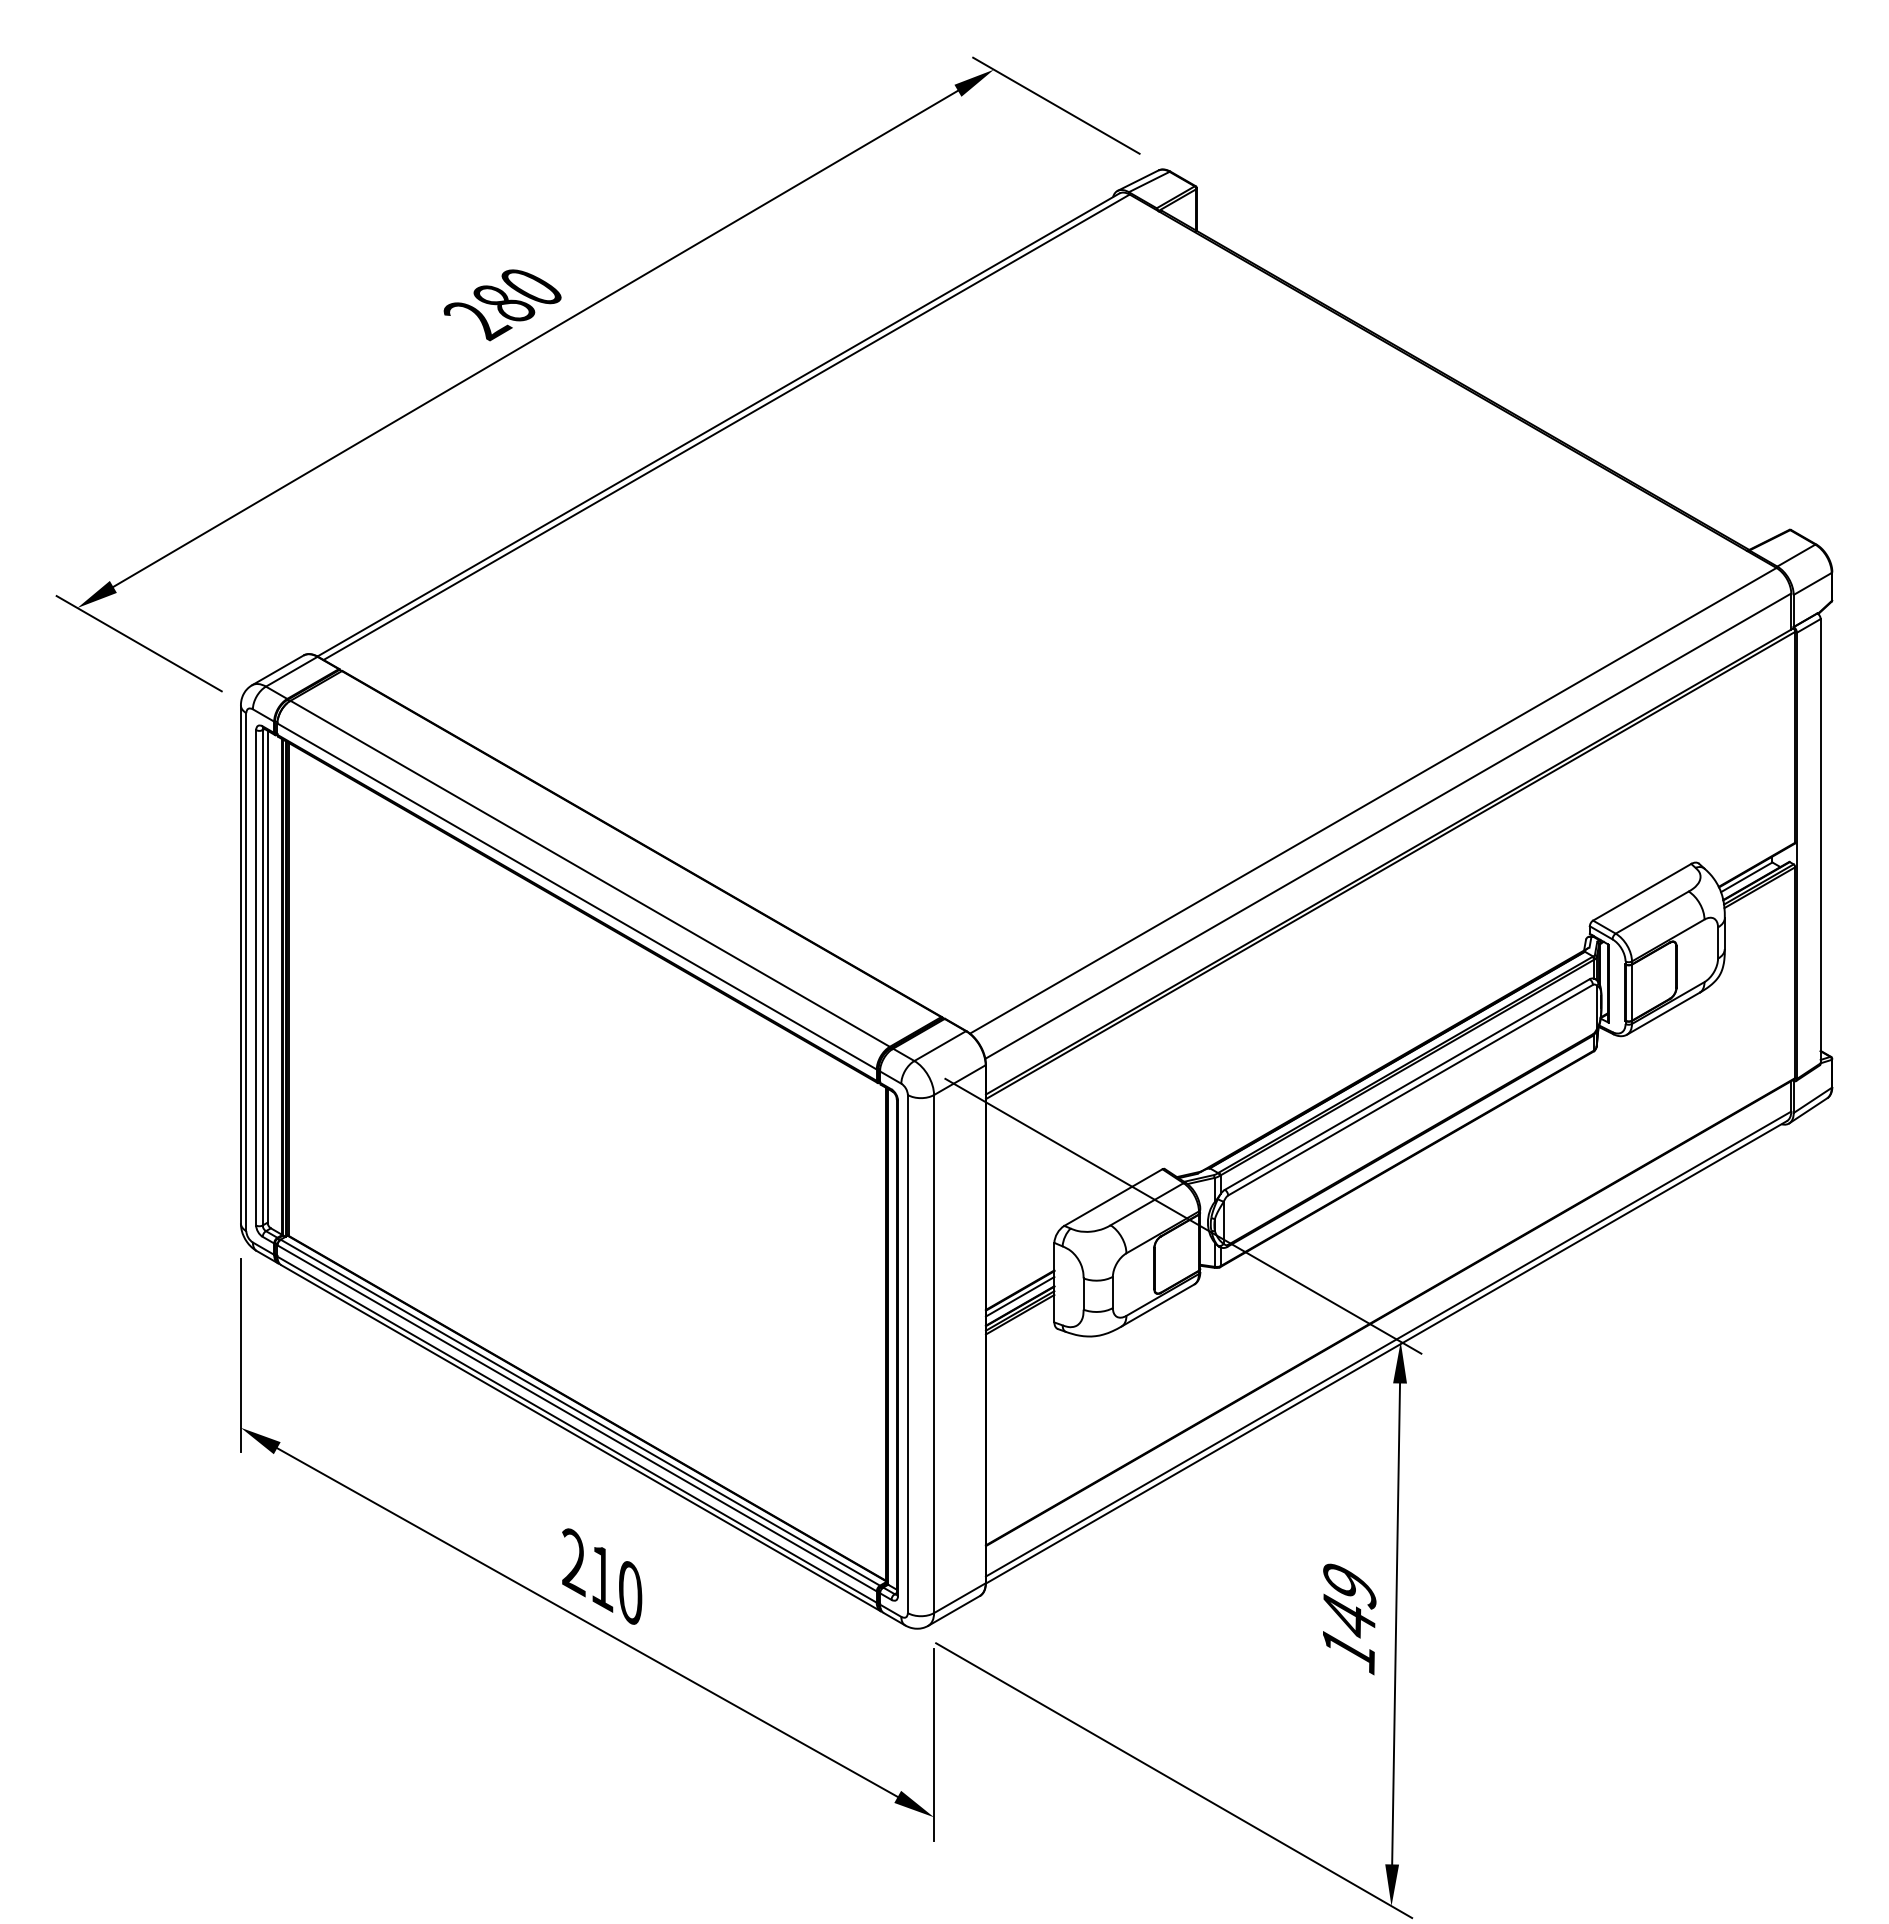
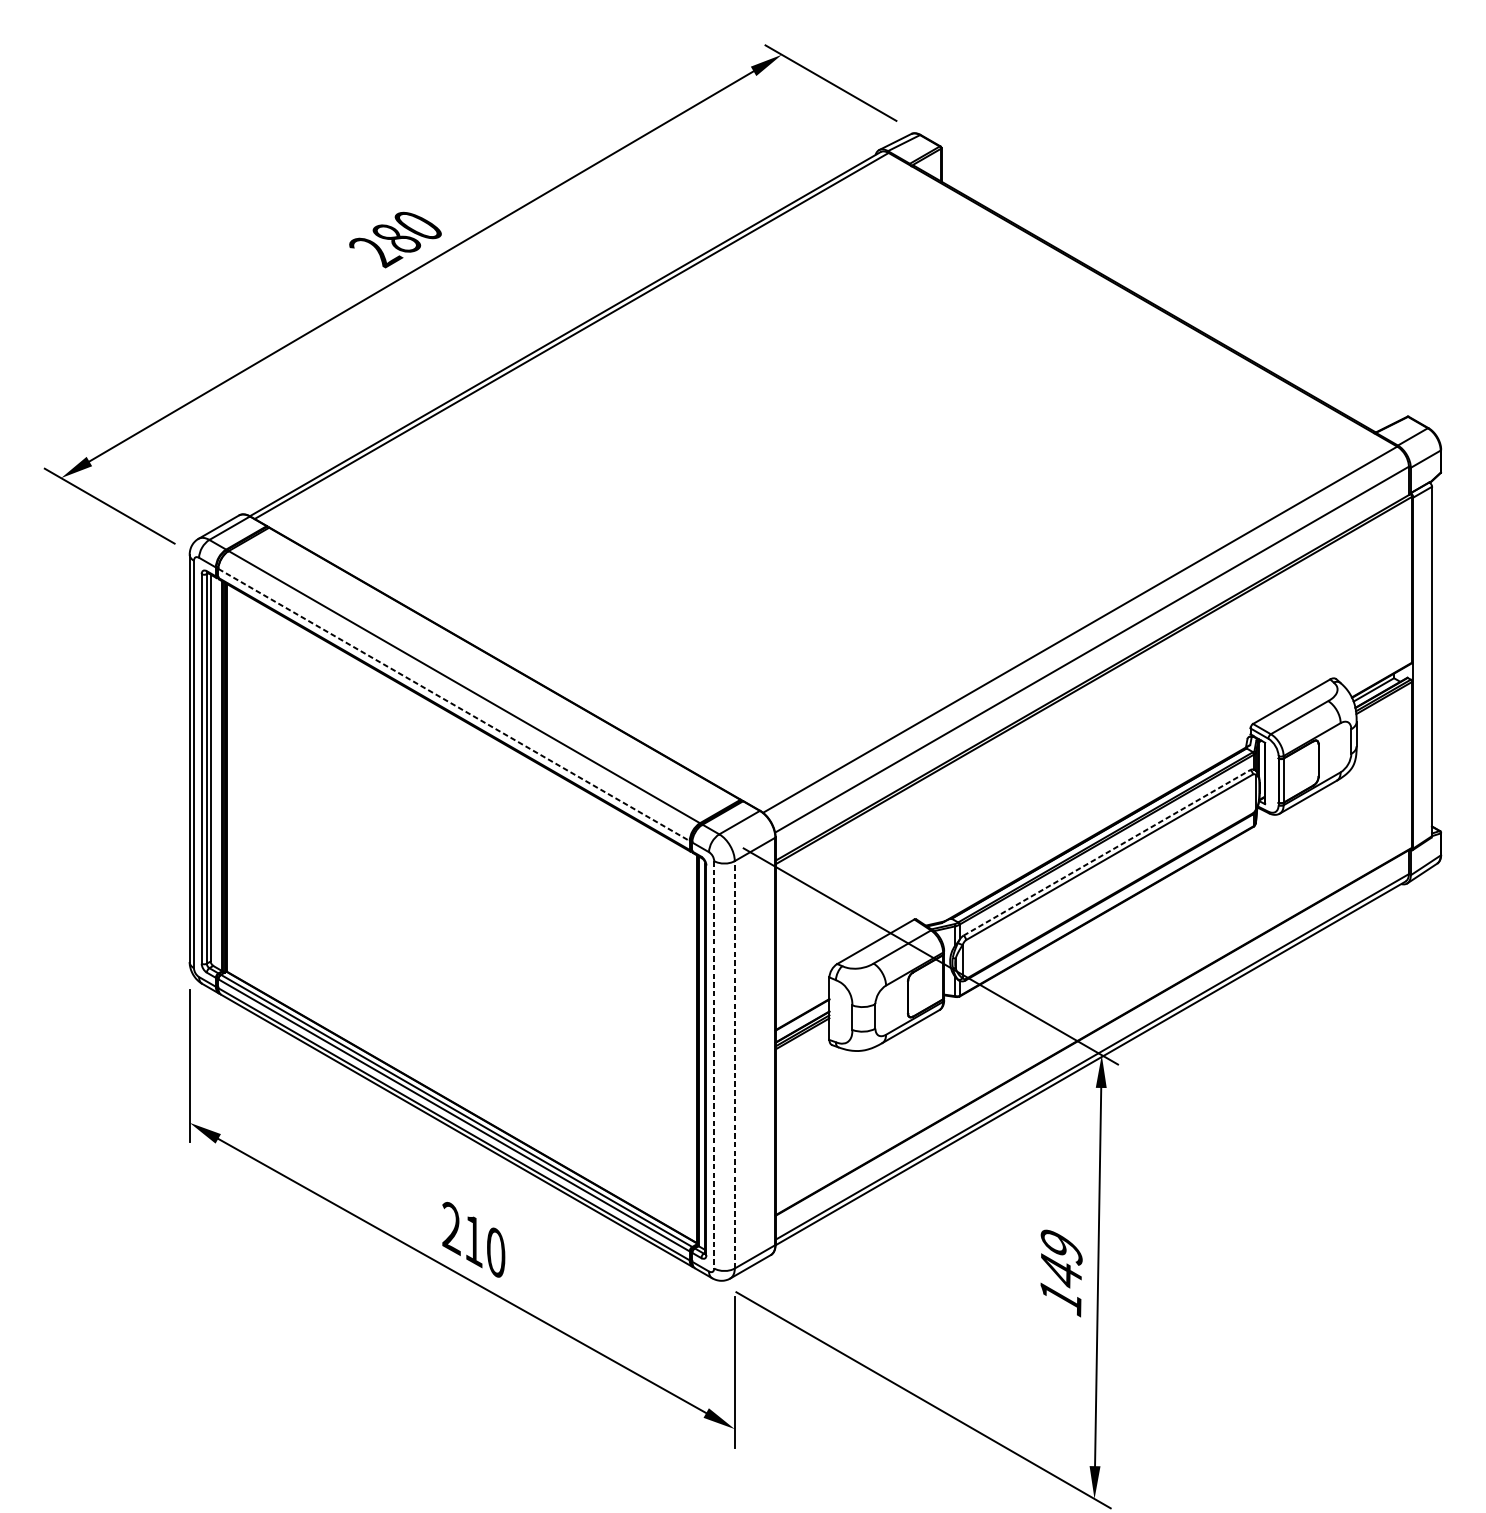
line: (577, 896) -> (454, 704), solid -> dashed
line: (1407, 1084) -> (1107, 852), solid -> dashed
line: (1019, 1296) -> (801, 1019), removed
line: (934, 1353) -> (735, 1064), solid -> dashed
line: (907, 1354) -> (713, 1065), solid -> dashed

